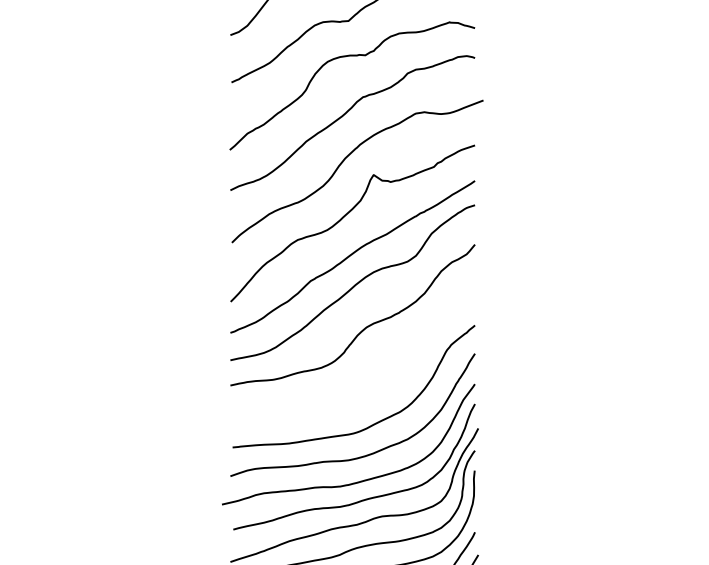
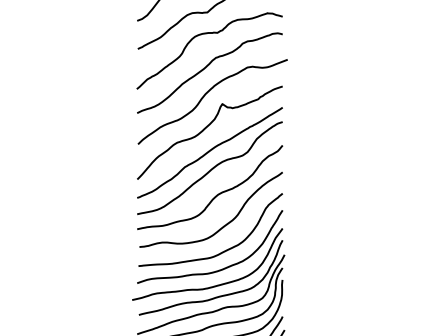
curve: (375, 379) -> (223, 225), added

